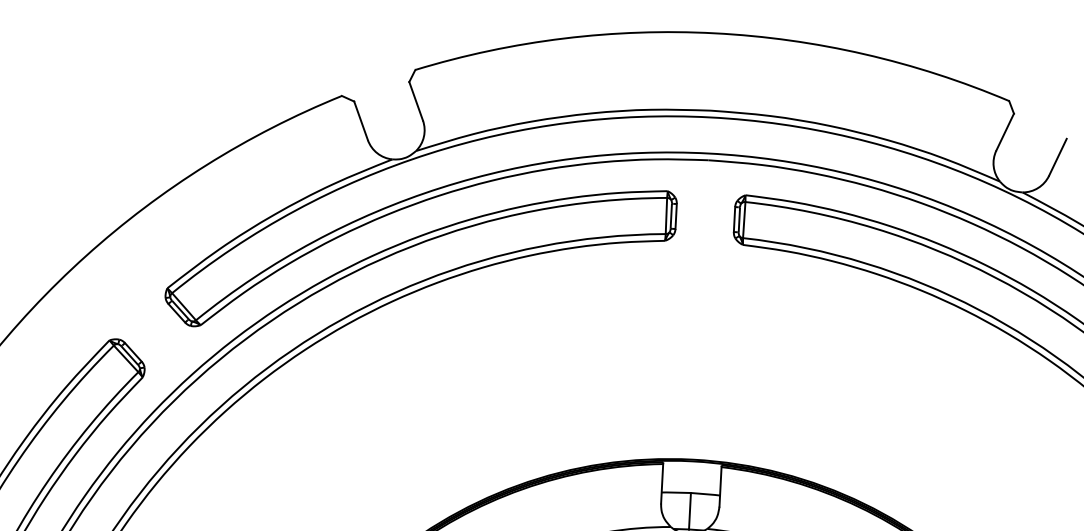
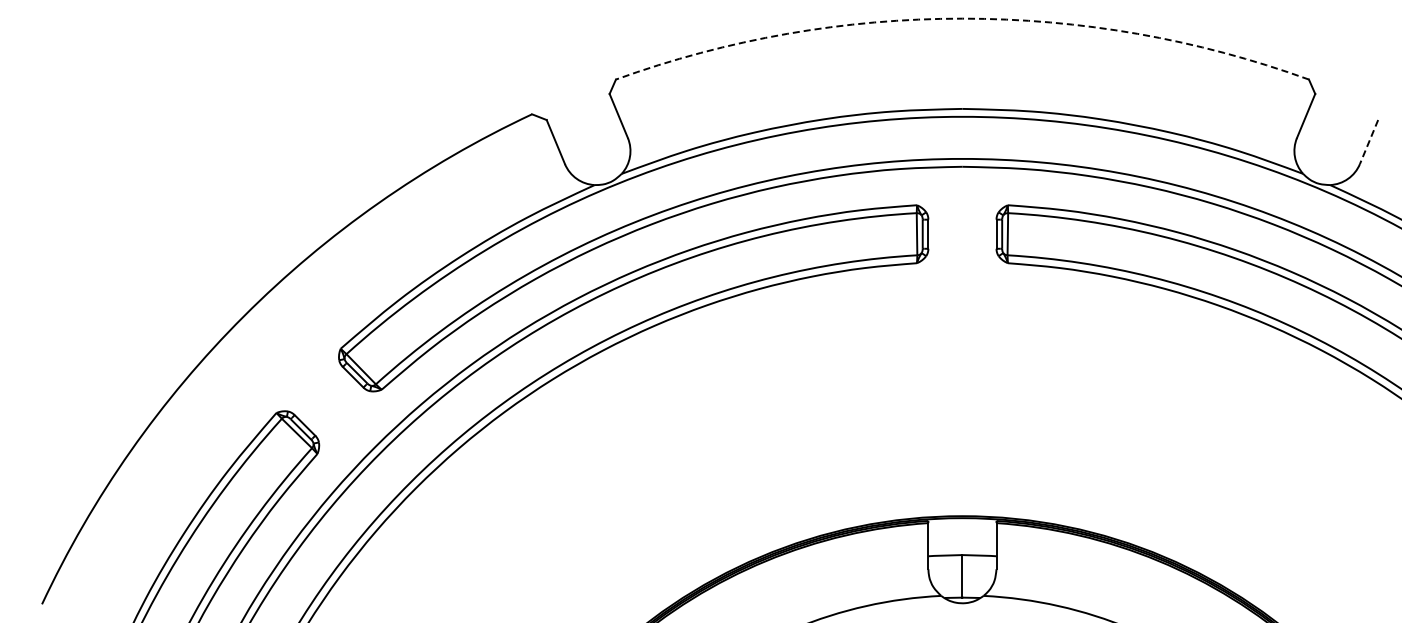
arc: (715, 33) -> (962, 18), solid -> dashed
line: (1058, 157) -> (1369, 142), solid -> dashed

